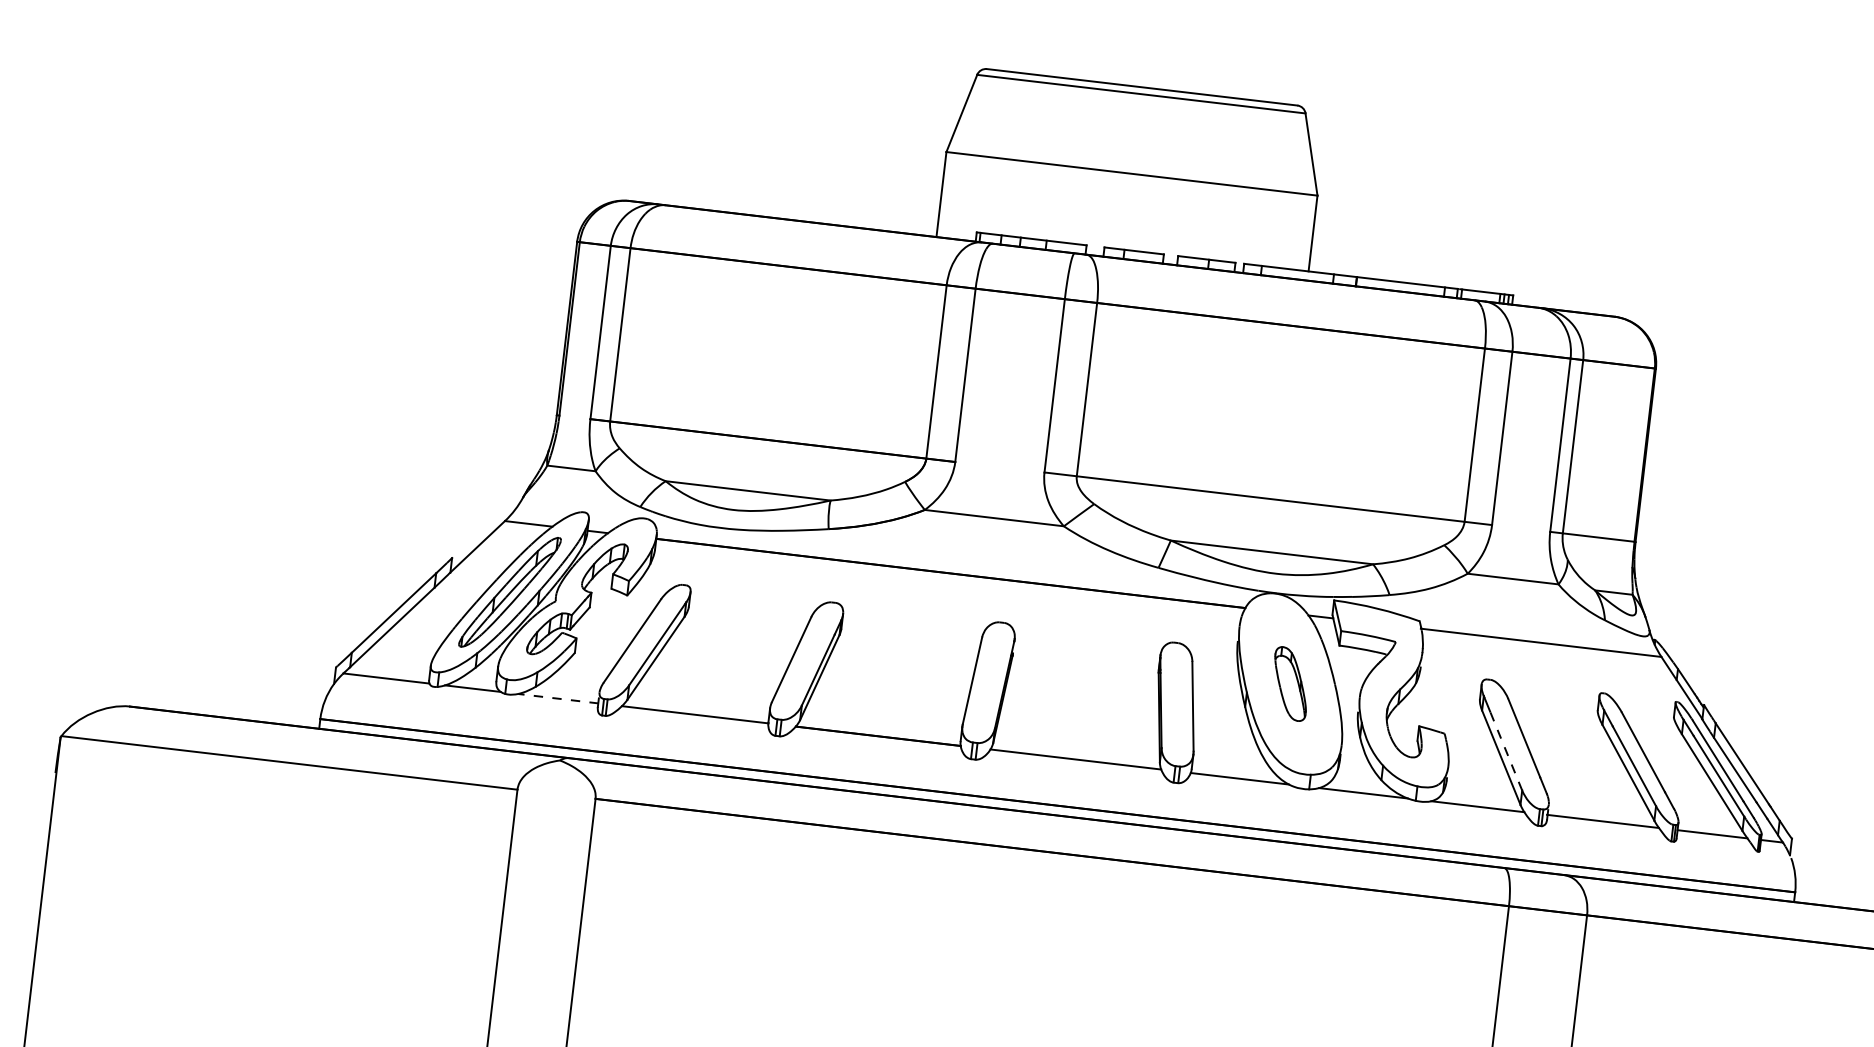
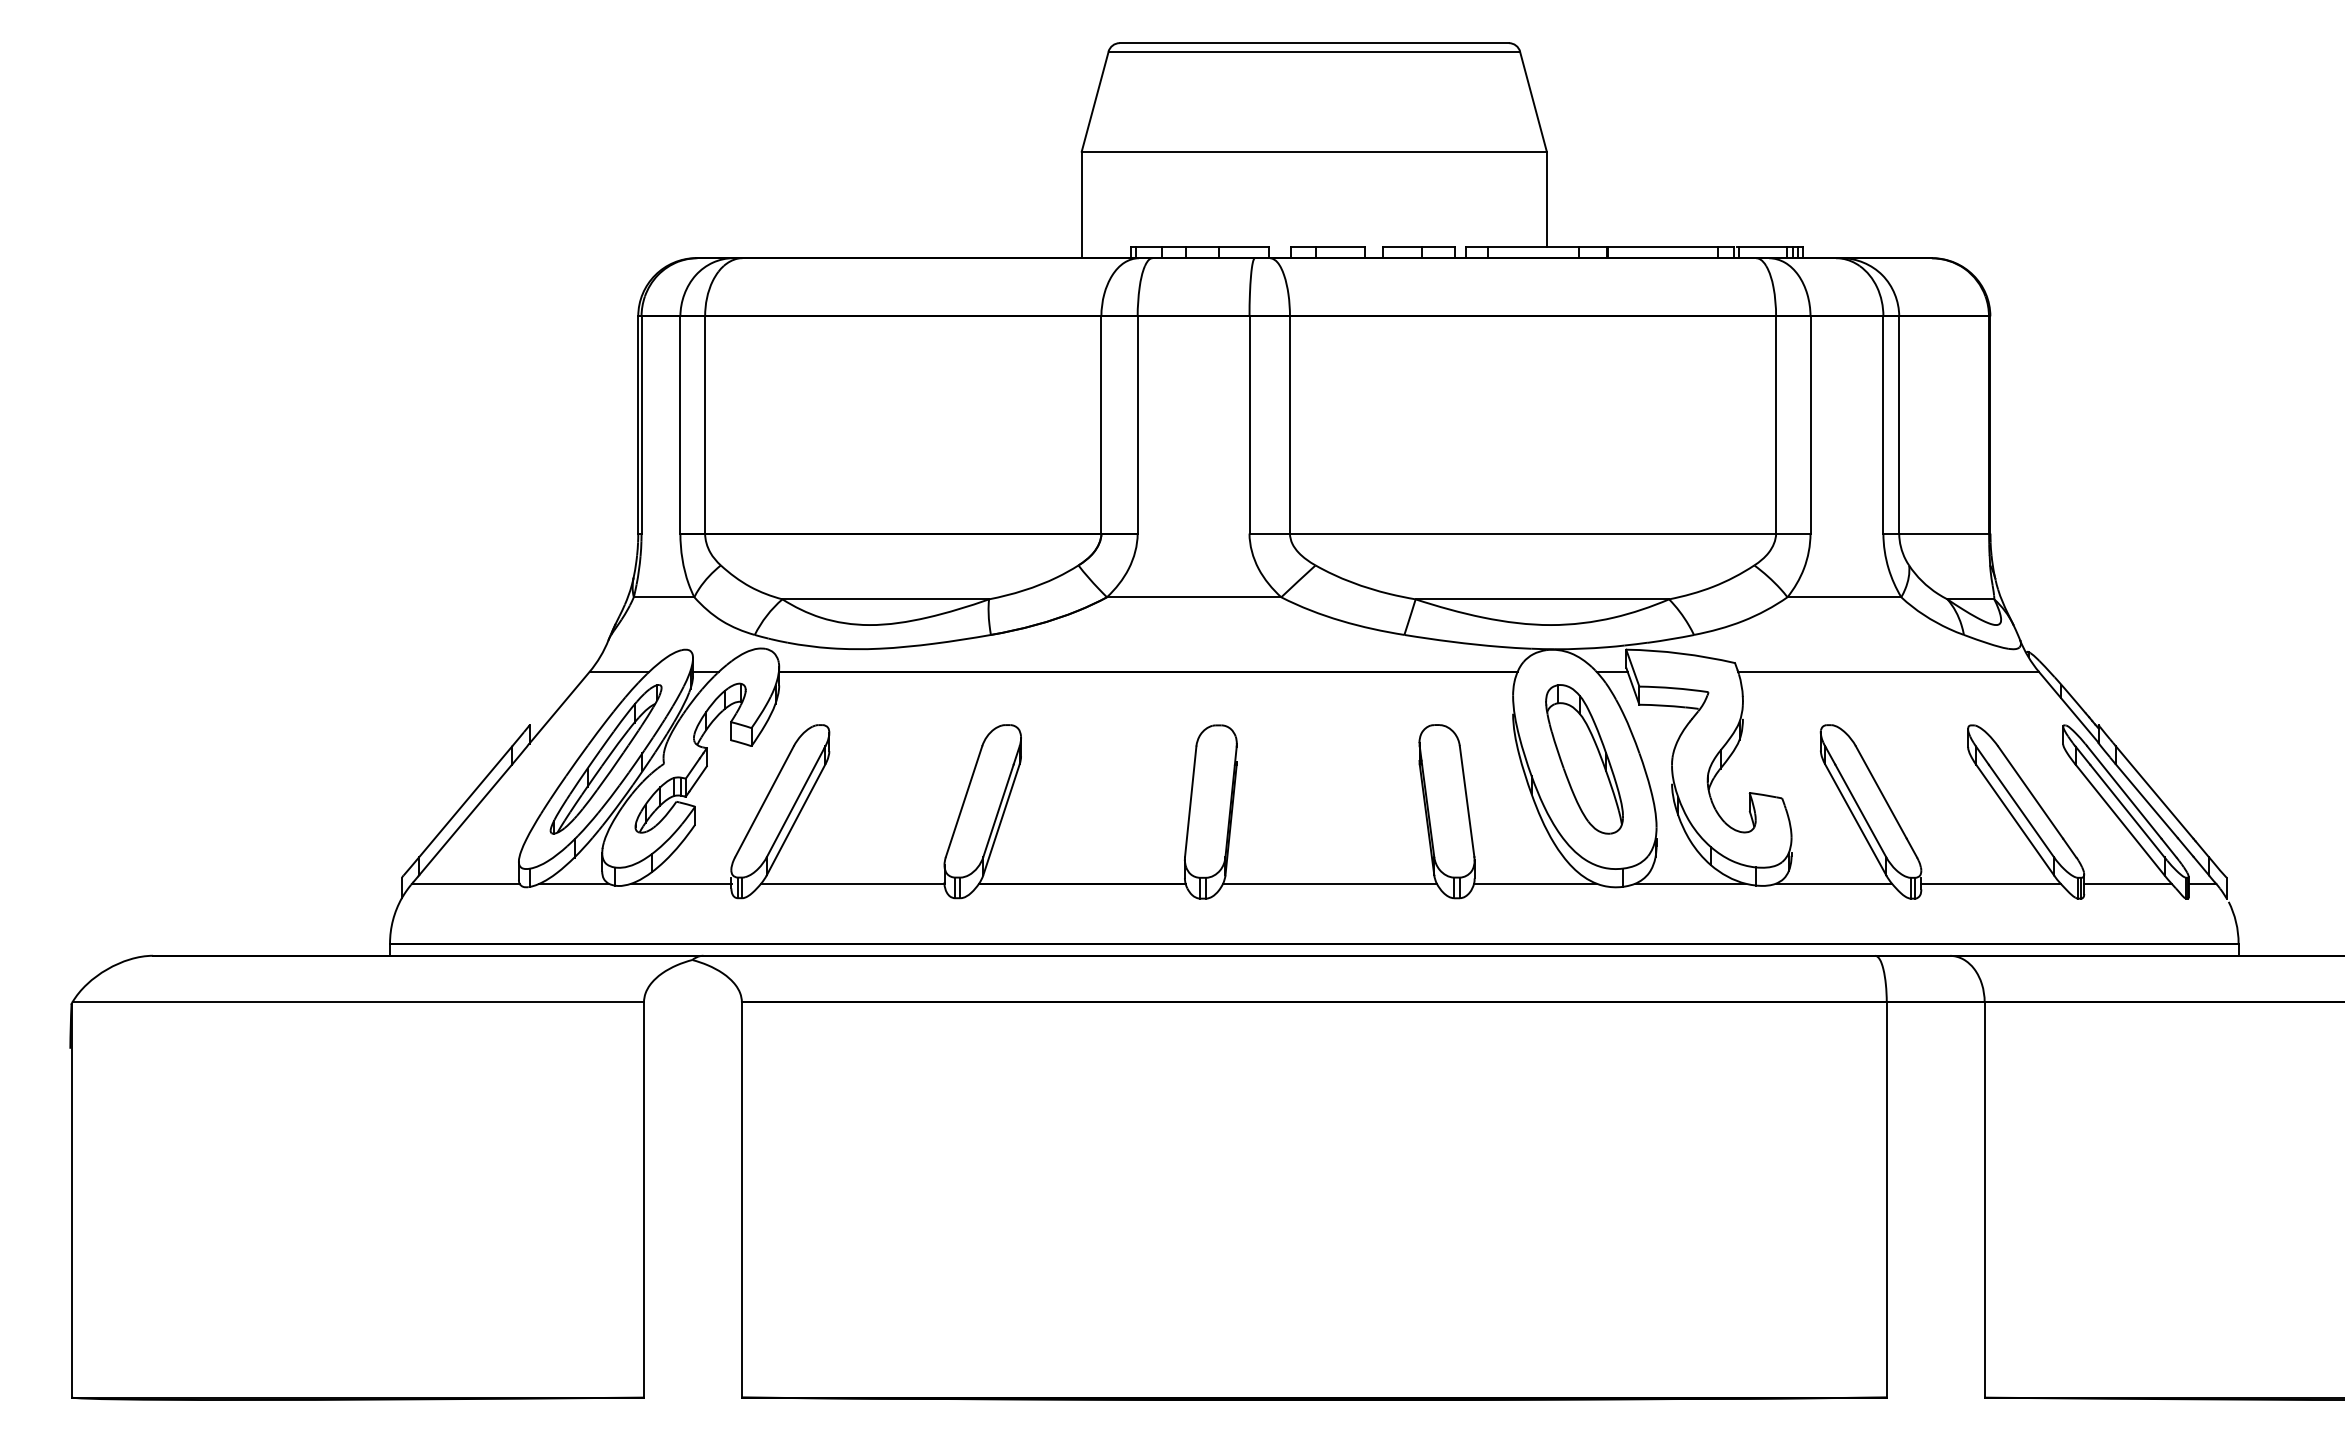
part: (1290, 684) -> (1584, 759), size x1.67
line: (558, 698) -> (681, 883), dashed -> solid
line: (1506, 750) -> (1860, 810), dashed -> solid

